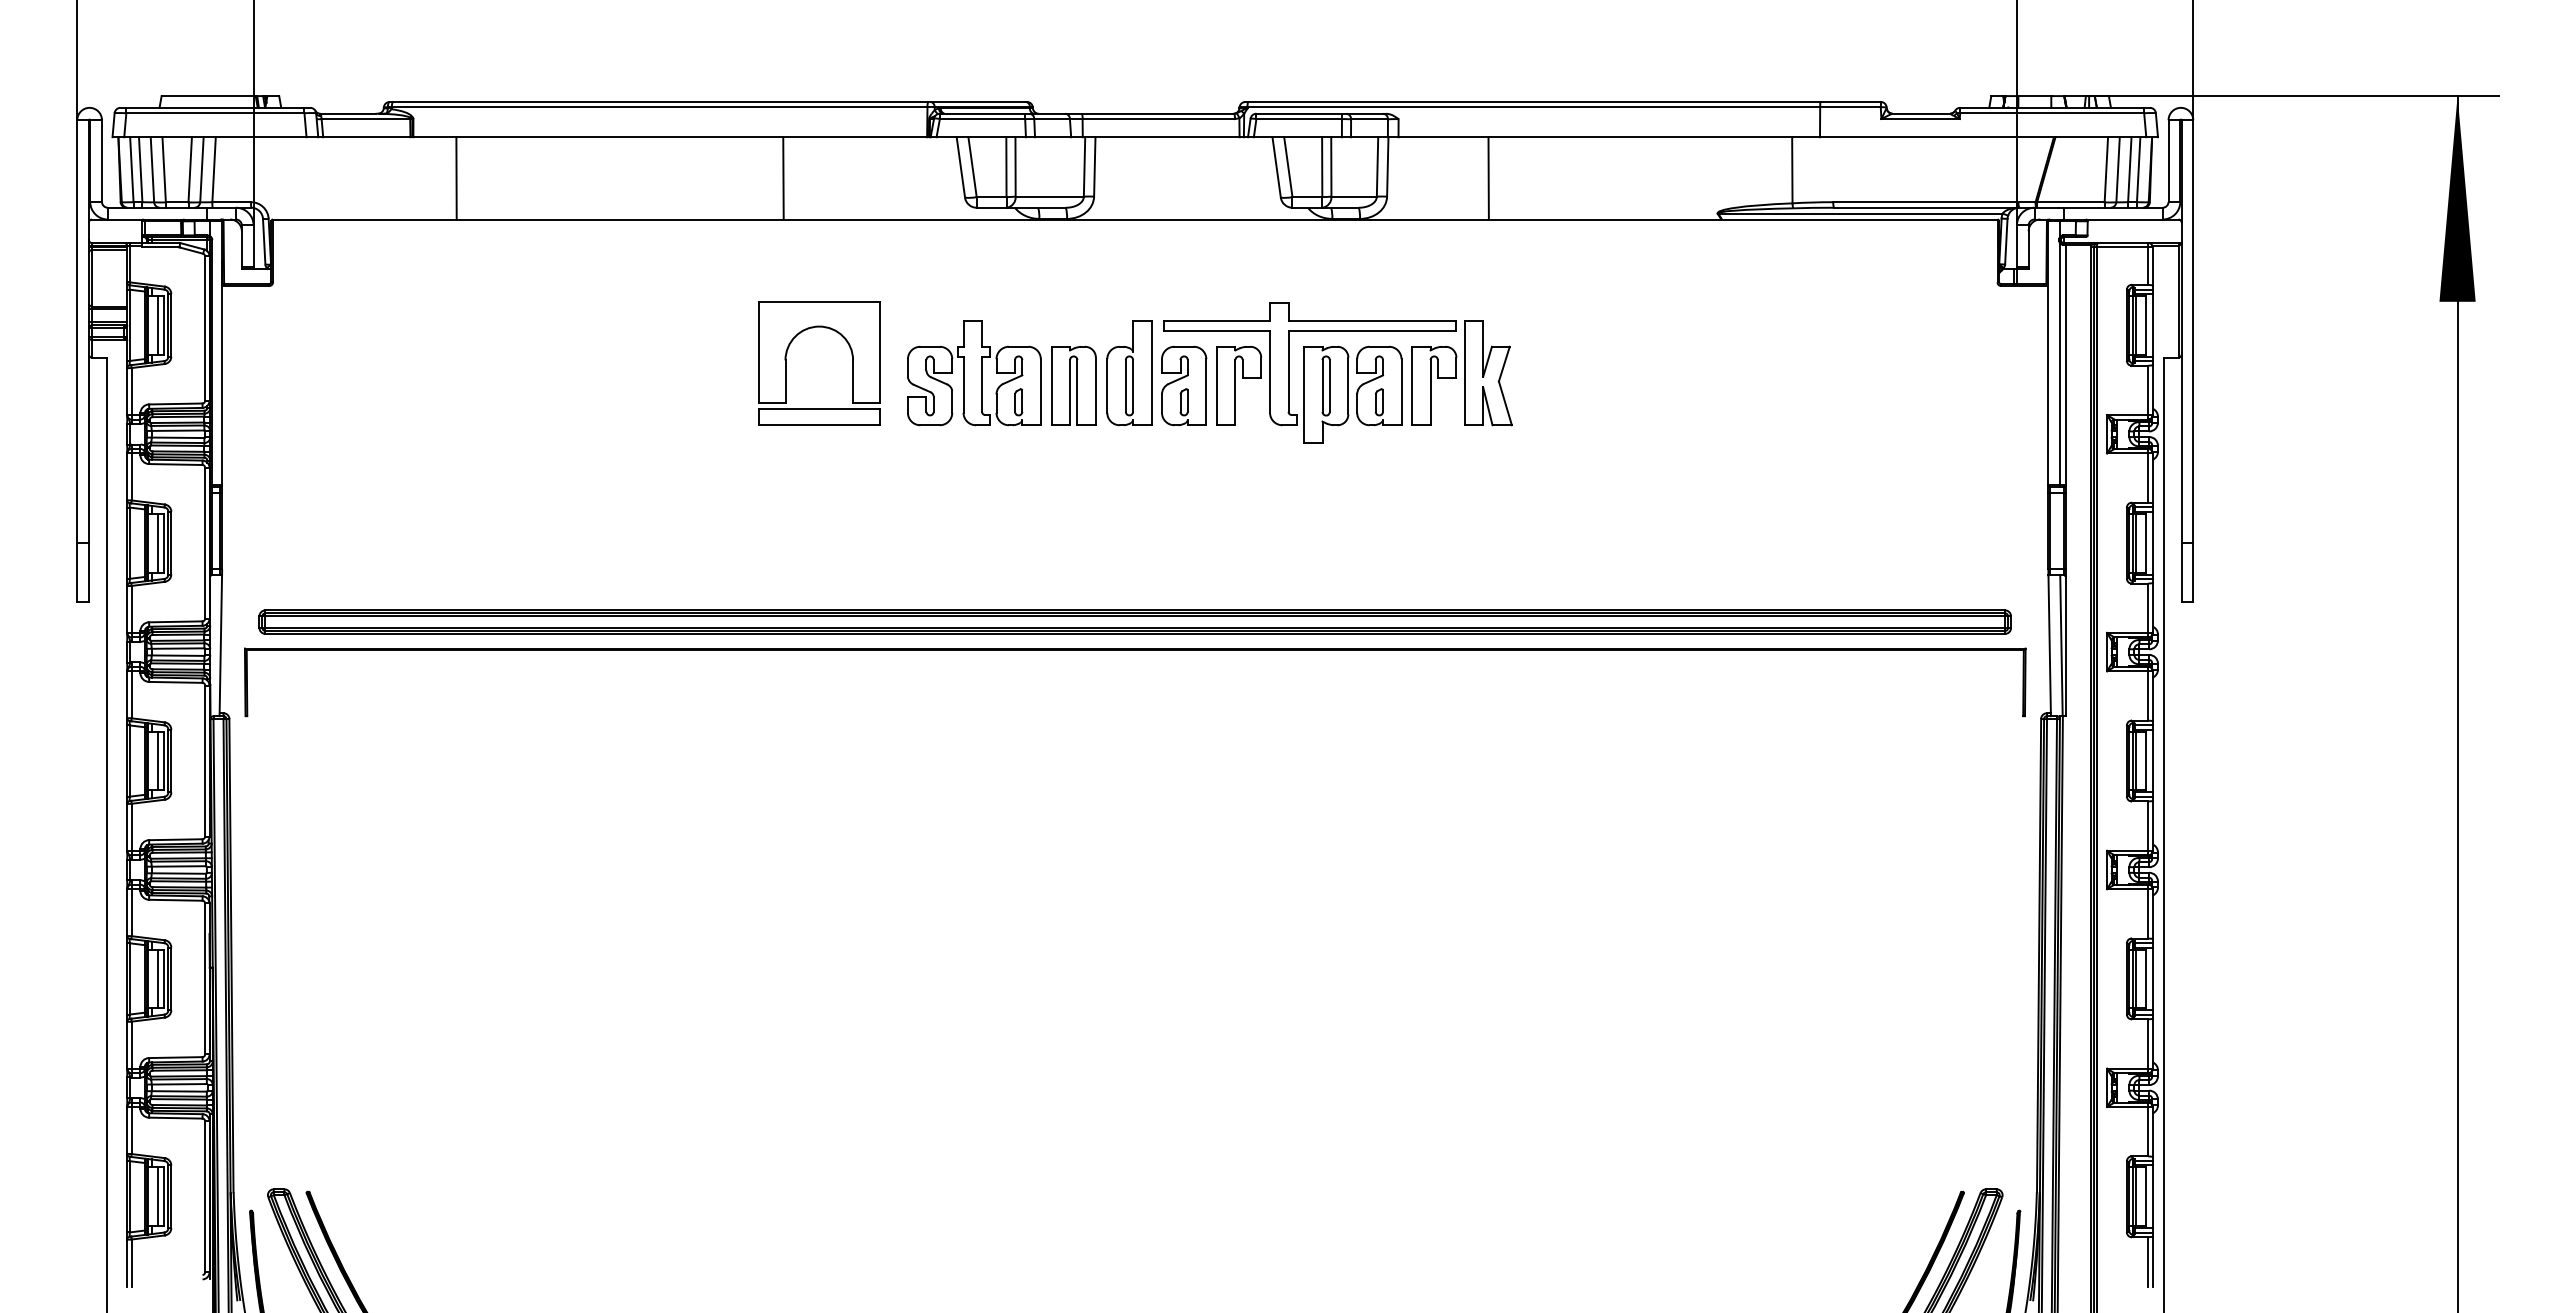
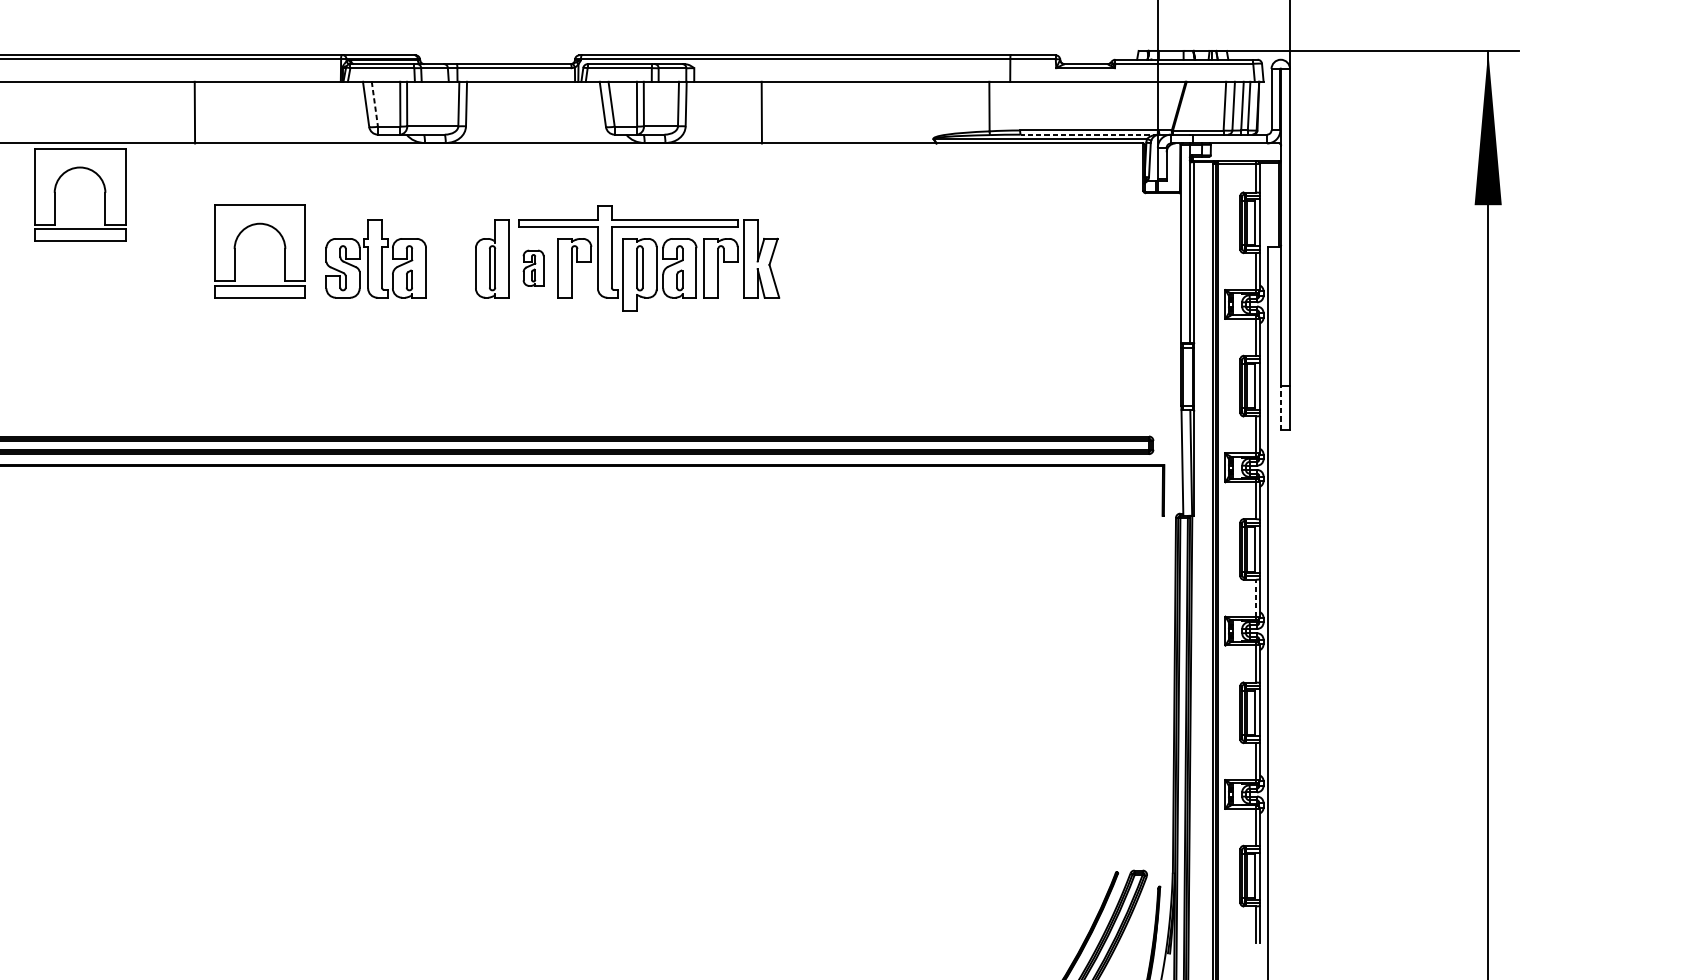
line: (972, 167) -> (374, 104), solid -> dashed
line: (783, 178) -> (194, 112), moved
line: (1924, 207) -> (1088, 134), solid -> dashed
part: (611, 280) -> (104, 189), added
part: (1073, 385) -> (450, 267), removed
part: (1184, 385) -> (533, 267), size x0.6
line: (2181, 571) -> (1281, 407), solid -> dashed
line: (2148, 826) -> (1256, 598), solid -> dashed

